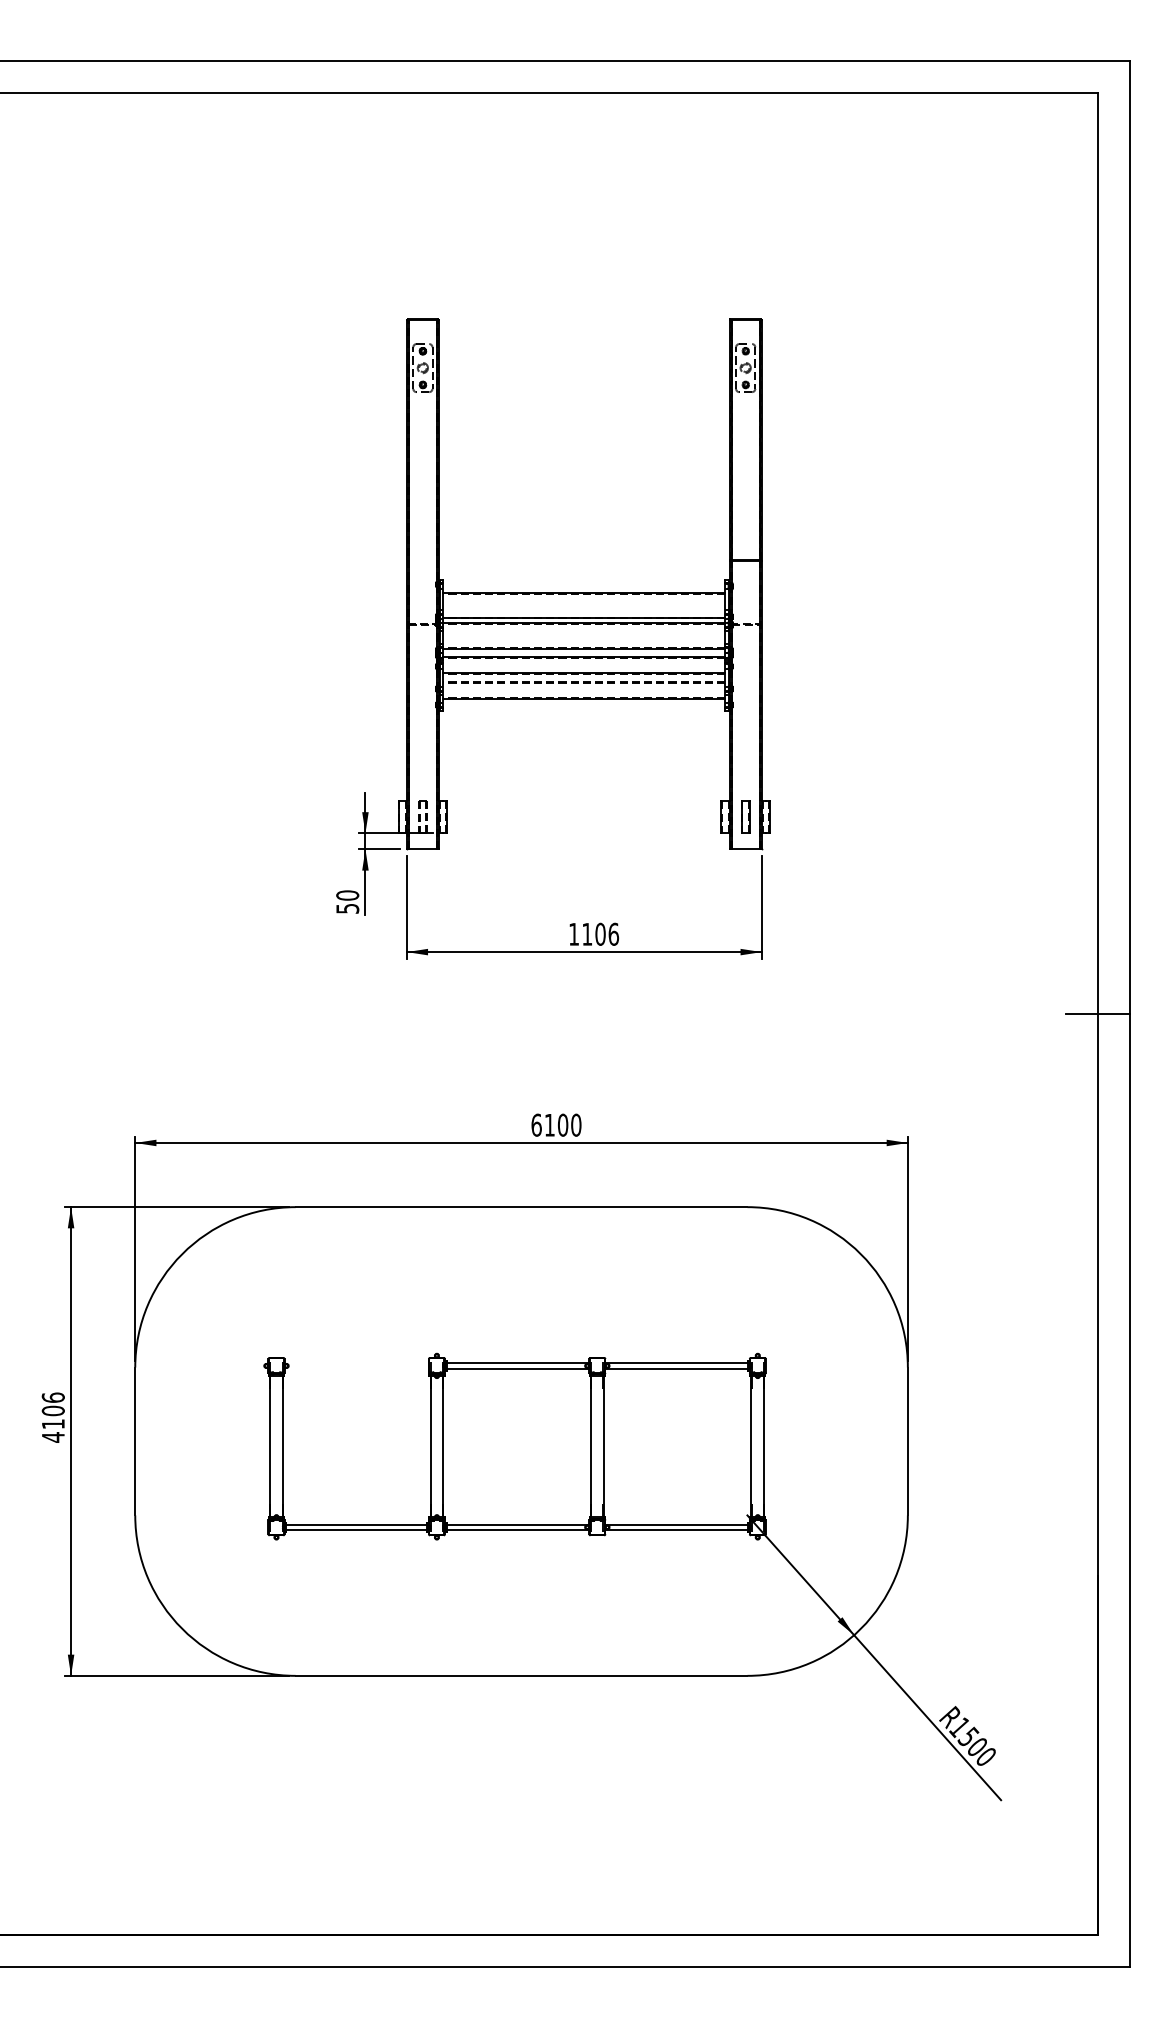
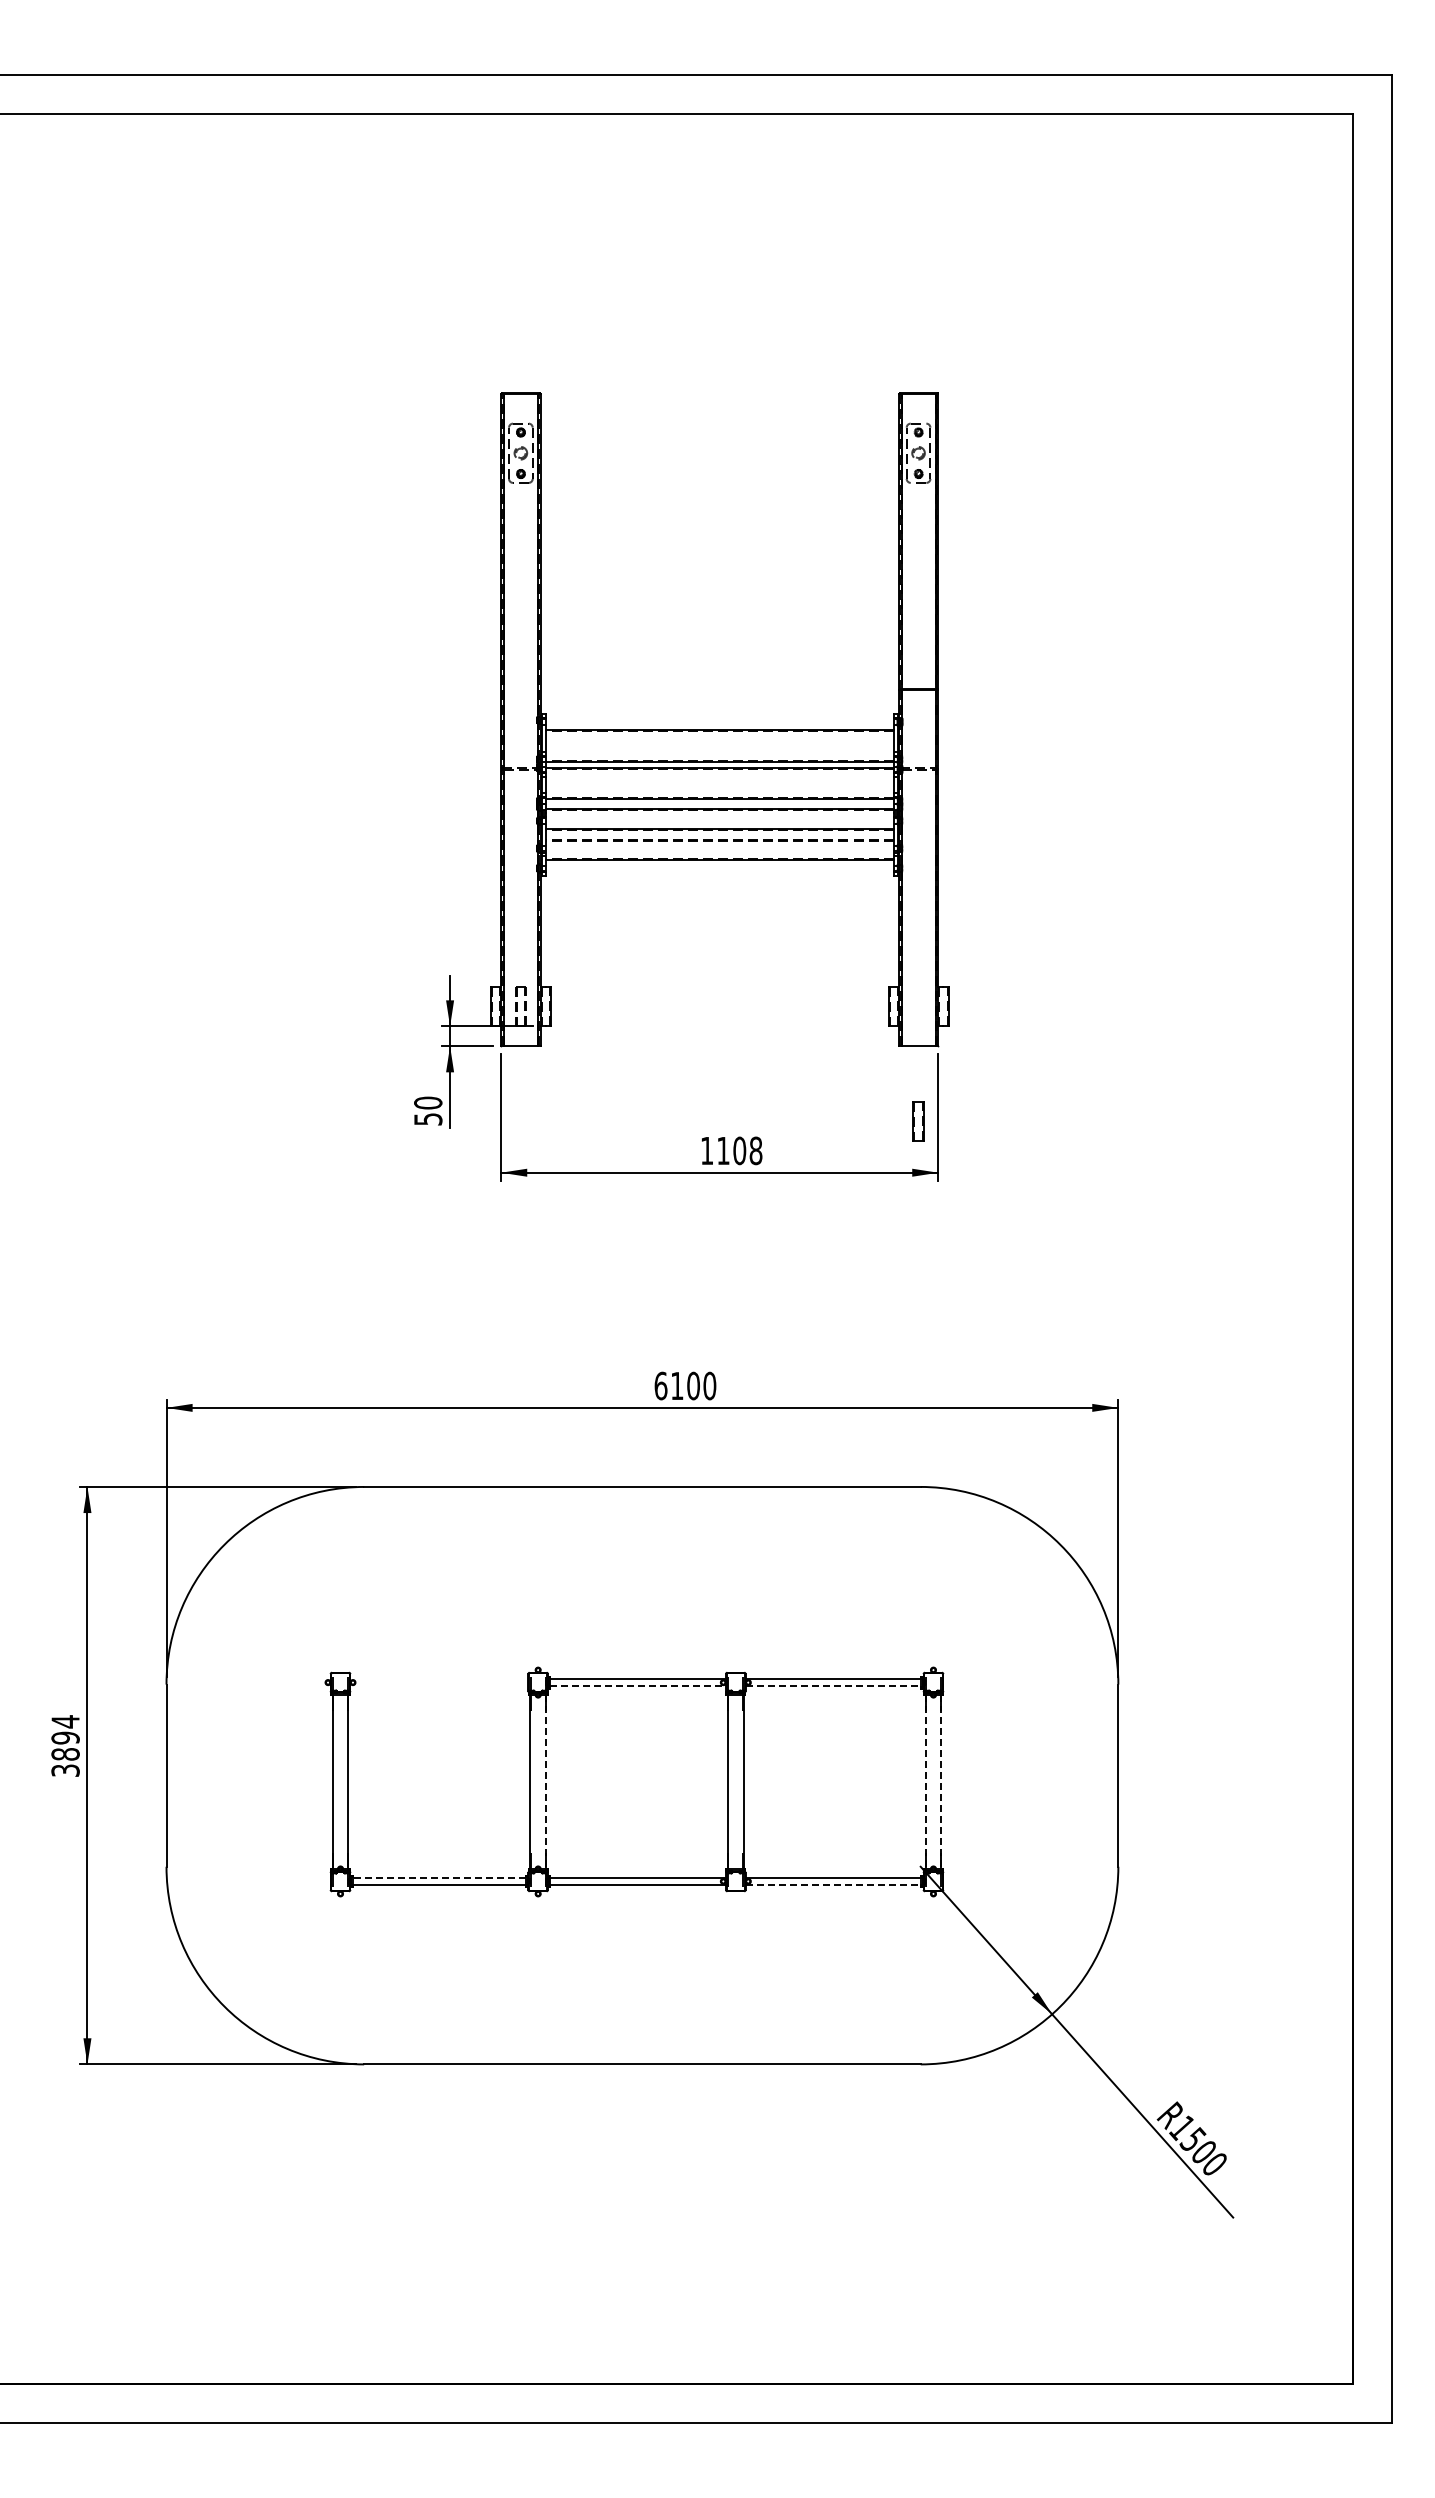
part: (745, 817) -> (918, 1121), moved
text: (613, 934) -> (755, 1150), 1106 -> 1108
line: (1097, 1014) -> (1352, 1249), removed
line: (518, 1368) -> (638, 1685), solid -> dashed
line: (676, 1368) -> (833, 1685), solid -> dashed
text: (53, 1417) -> (65, 1746), 4106 -> 3894
line: (443, 1447) -> (546, 1782), solid -> dashed
line: (751, 1447) -> (925, 1782), solid -> dashed
line: (764, 1447) -> (941, 1782), solid -> dashed
line: (356, 1524) -> (439, 1878), solid -> dashed
line: (676, 1529) -> (833, 1884), solid -> dashed

